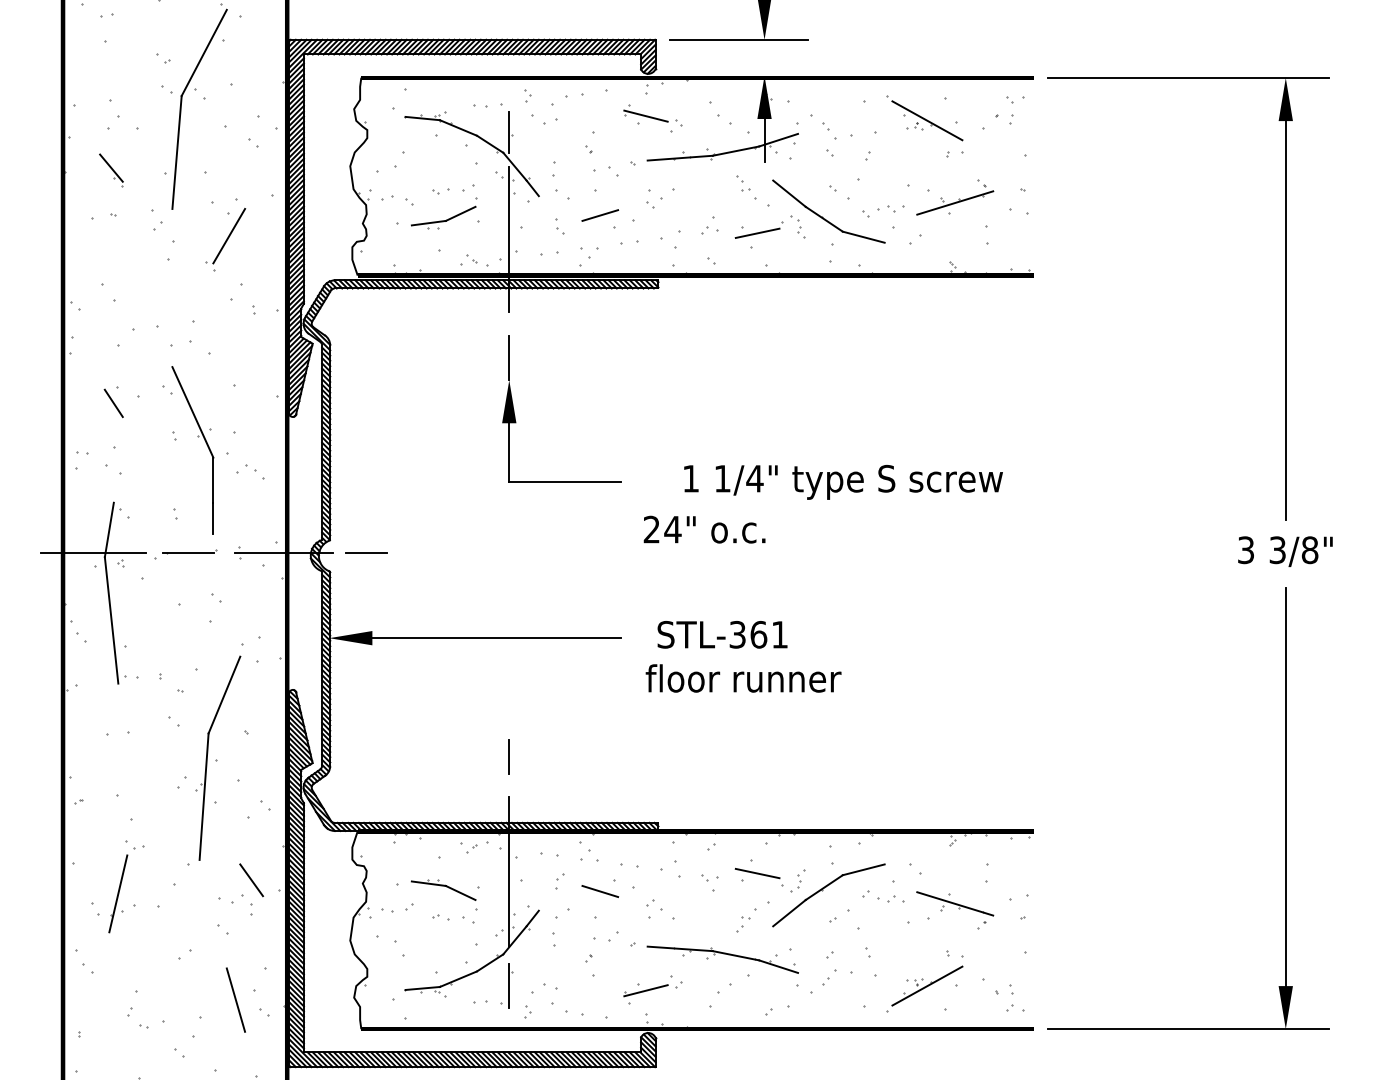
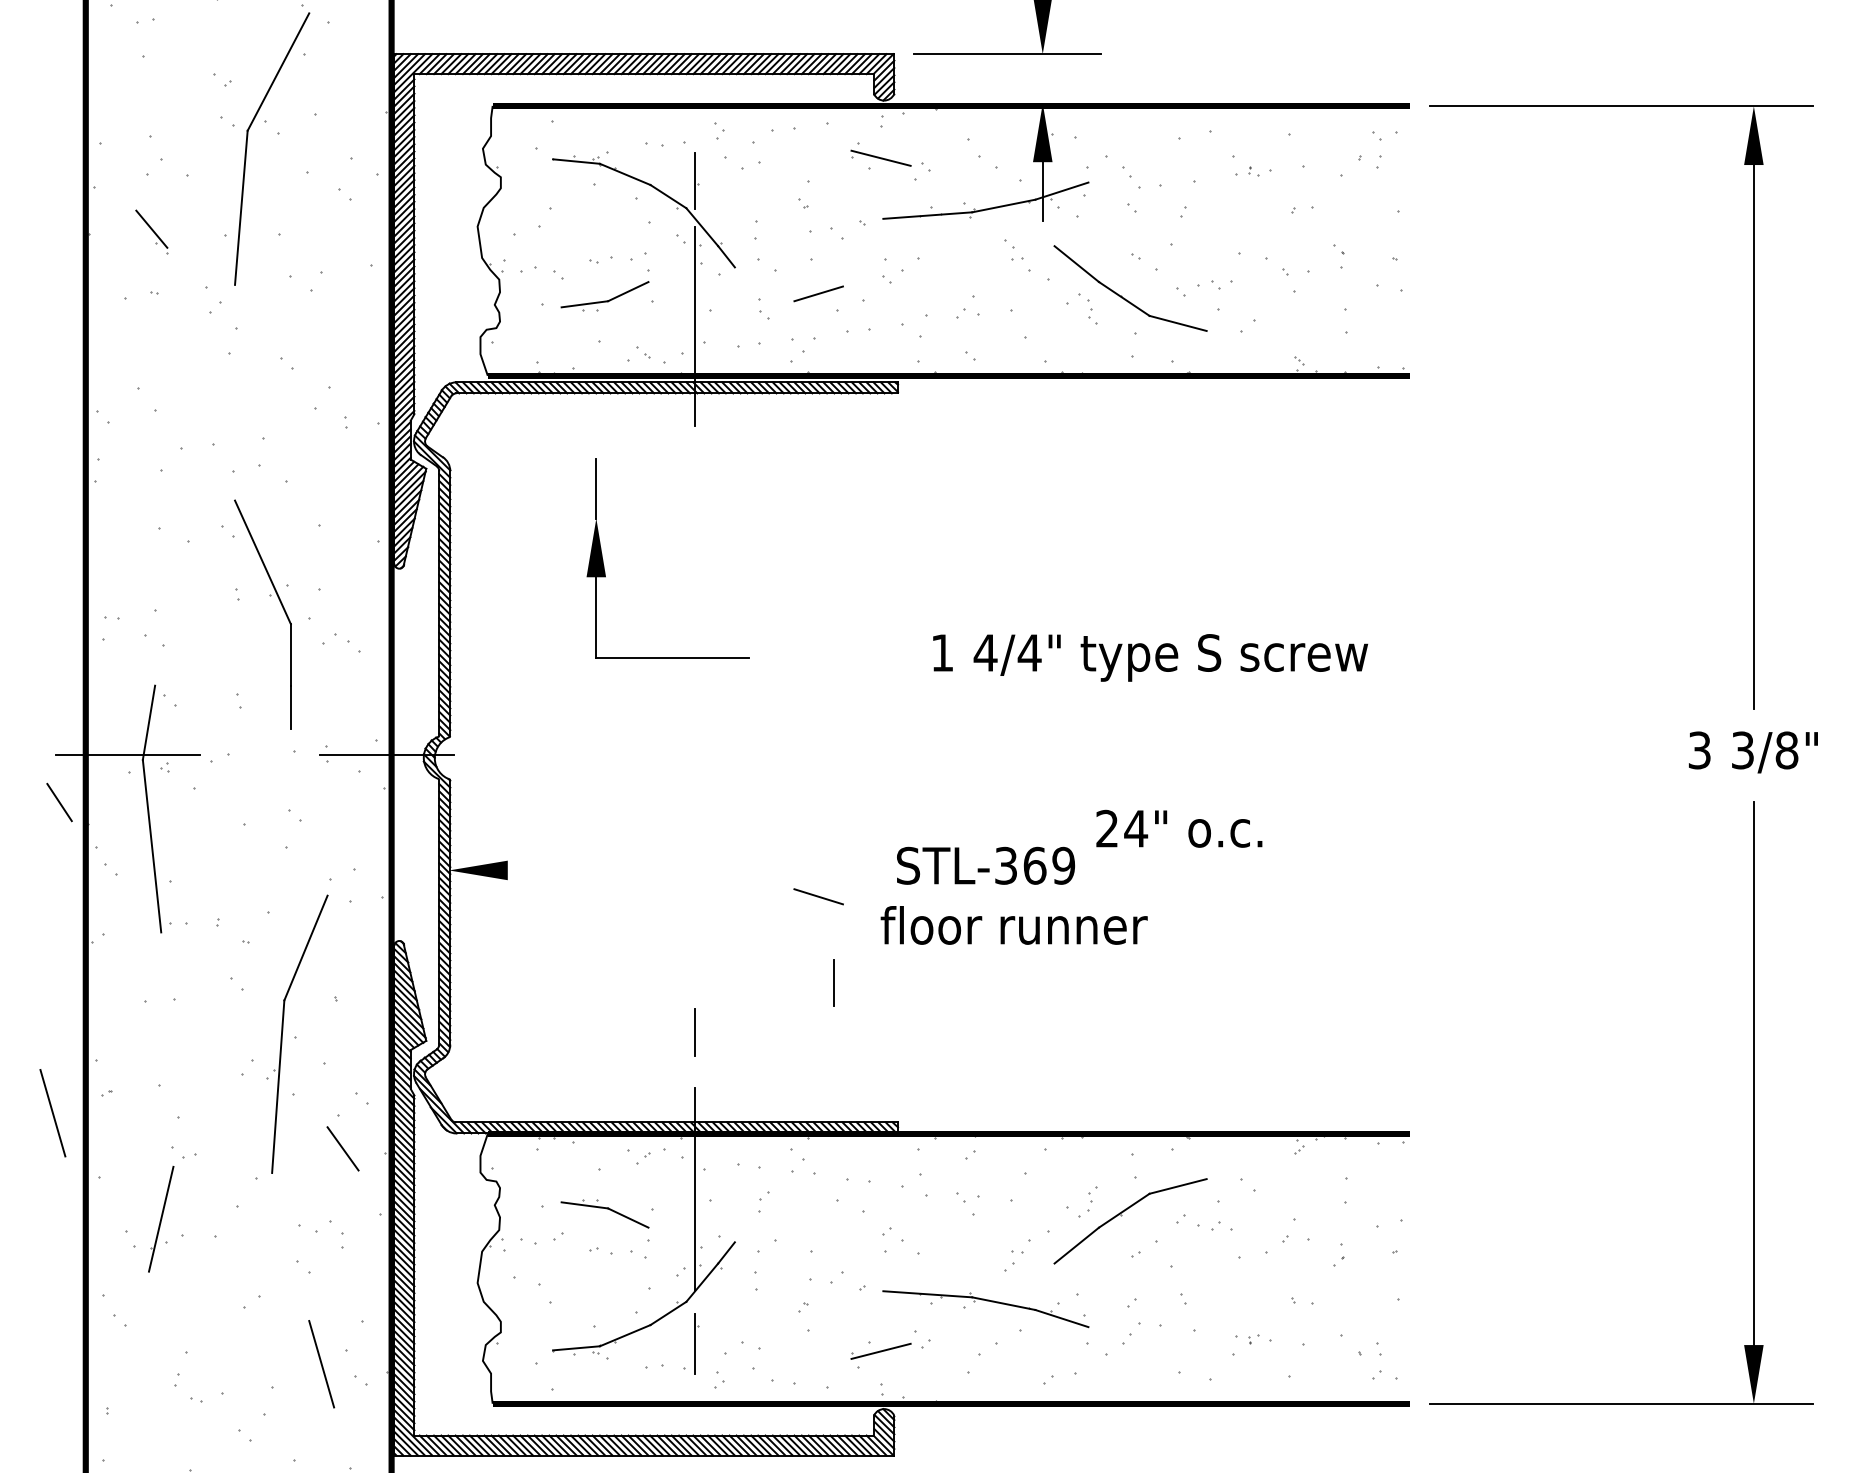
line: (927, 120) -> (1265, 164), removed
line: (955, 202) -> (1303, 276), removed
line: (757, 232) -> (1033, 317), removed
line: (229, 235) -> (312, 321), removed
line: (113, 402) -> (59, 801), moved
part: (515, 415) -> (604, 566), moved
text: (722, 478) -> (985, 652), 1/4" -> 4/4"
text: (704, 529) -> (1179, 828), moved
line: (366, 552) -> (499, 753), removed
line: (188, 553) -> (256, 754), removed
text: (779, 634) -> (1063, 865), STL-361 -> STL-369
line: (496, 638) -> (677, 870), removed
line: (610, 720) -> (832, 982), added
line: (38, 815) -> (52, 1112), added
line: (757, 873) -> (1033, 1191), removed
line: (251, 880) -> (342, 1149), moved
line: (600, 891) -> (818, 896), moved
line: (955, 903) -> (1303, 1232), removed
line: (927, 985) -> (1265, 1344), removed

